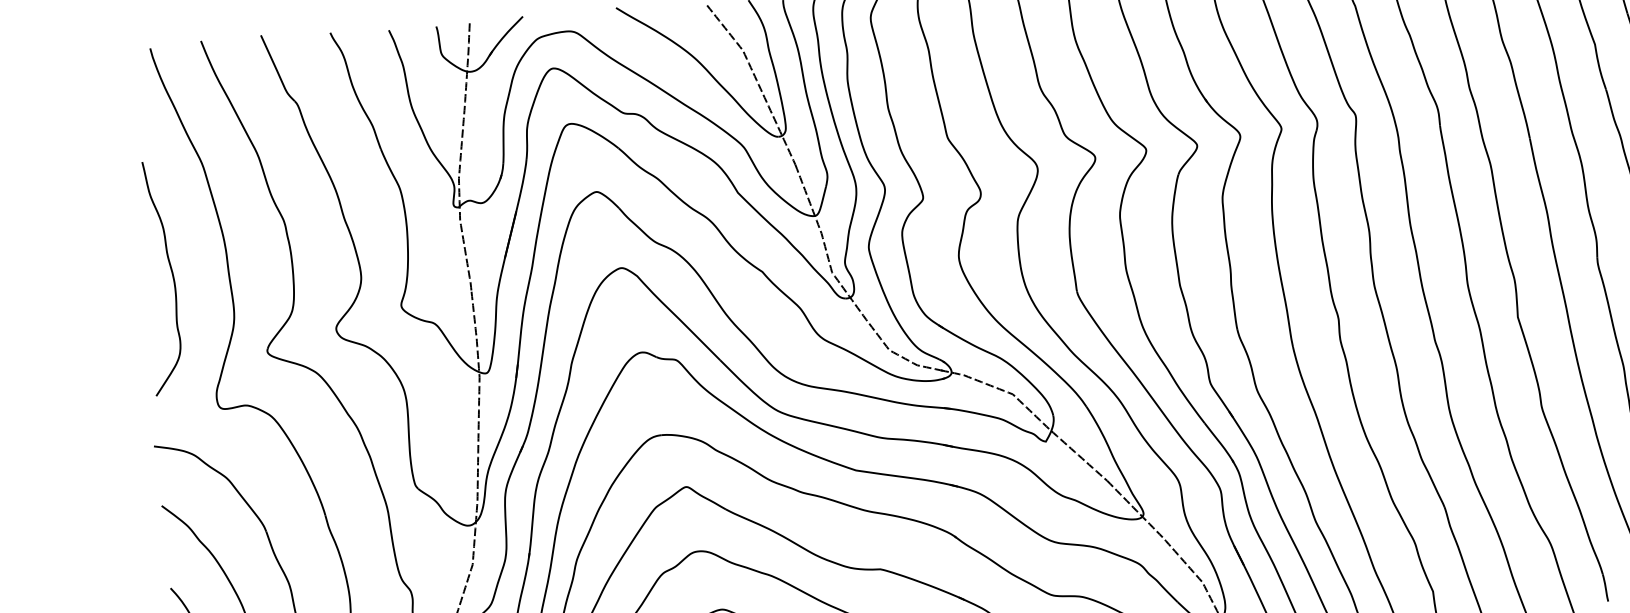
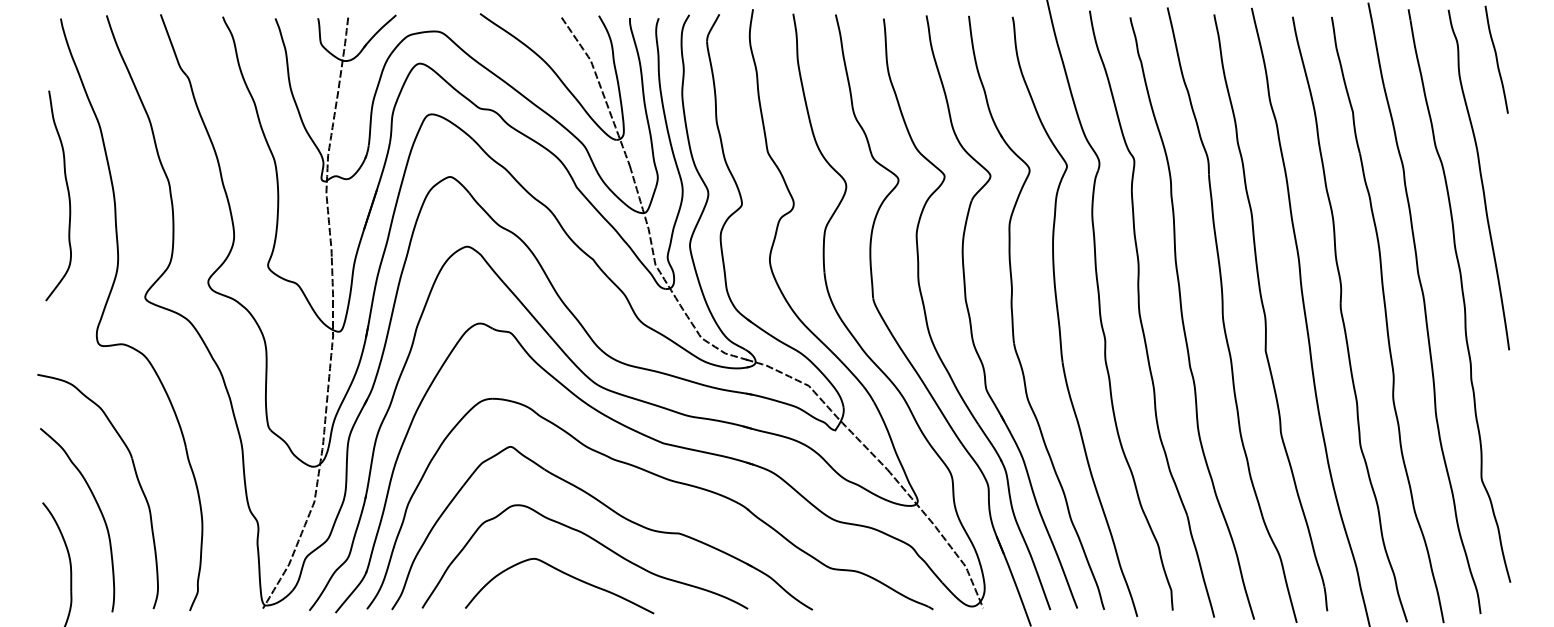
curve: (171, 273) -> (67, 192), moved

